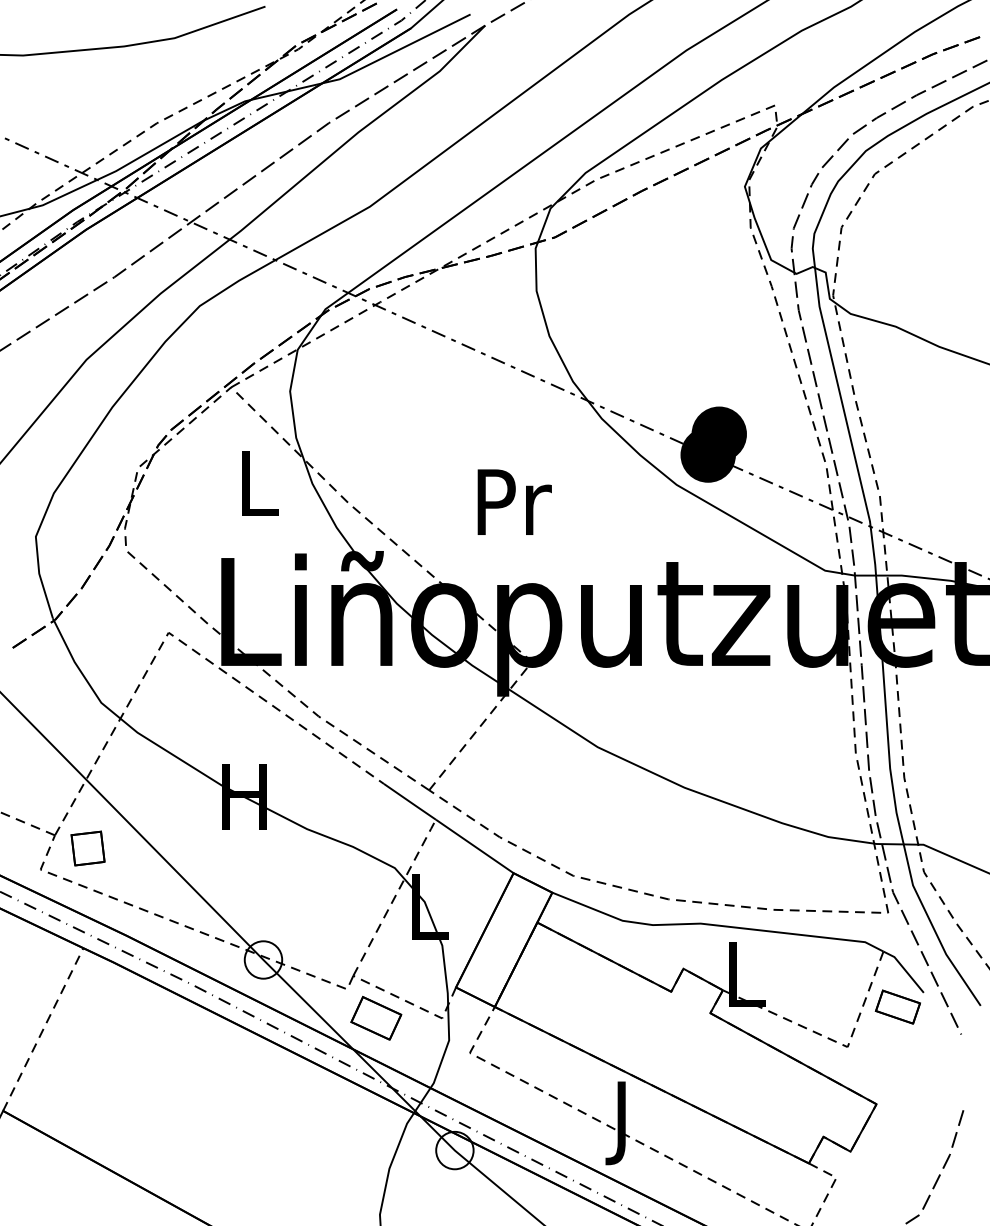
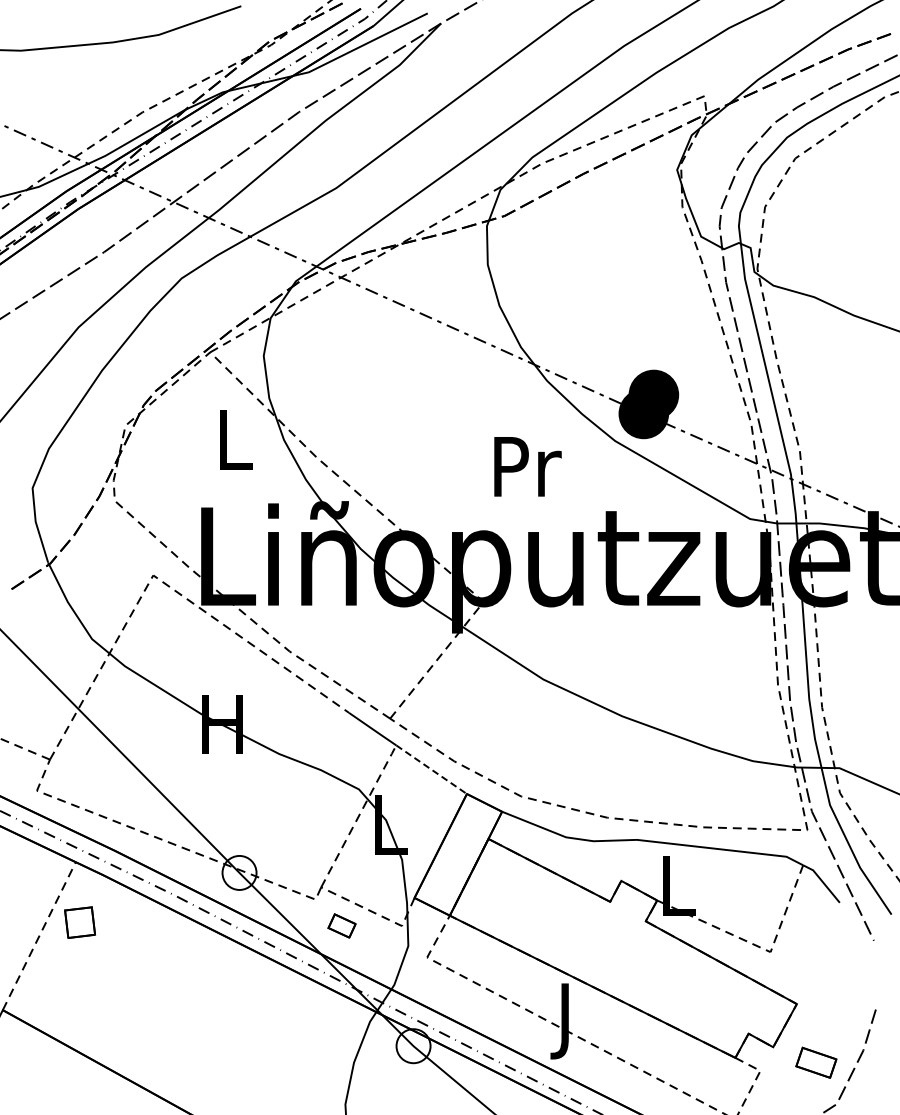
text: (514, 501) -> (527, 466), moved
line: (474, 846) -> (431, 769), solid -> dashed
part: (87, 848) -> (79, 922), moved
part: (898, 1006) -> (816, 1062), moved
part: (375, 1017) -> (341, 925), size x0.6

